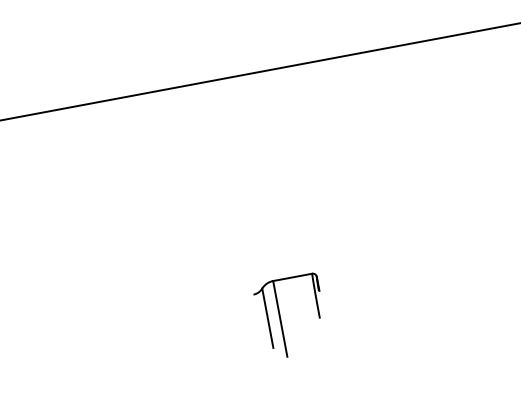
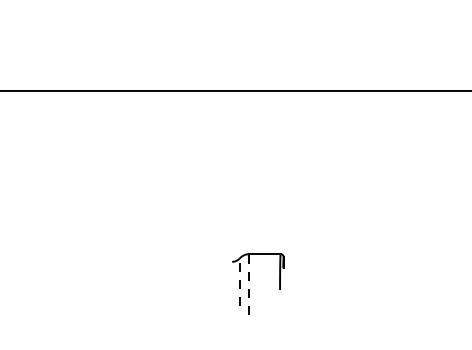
line: (280, 317) -> (249, 283), solid -> dashed
line: (267, 318) -> (239, 282), solid -> dashed

